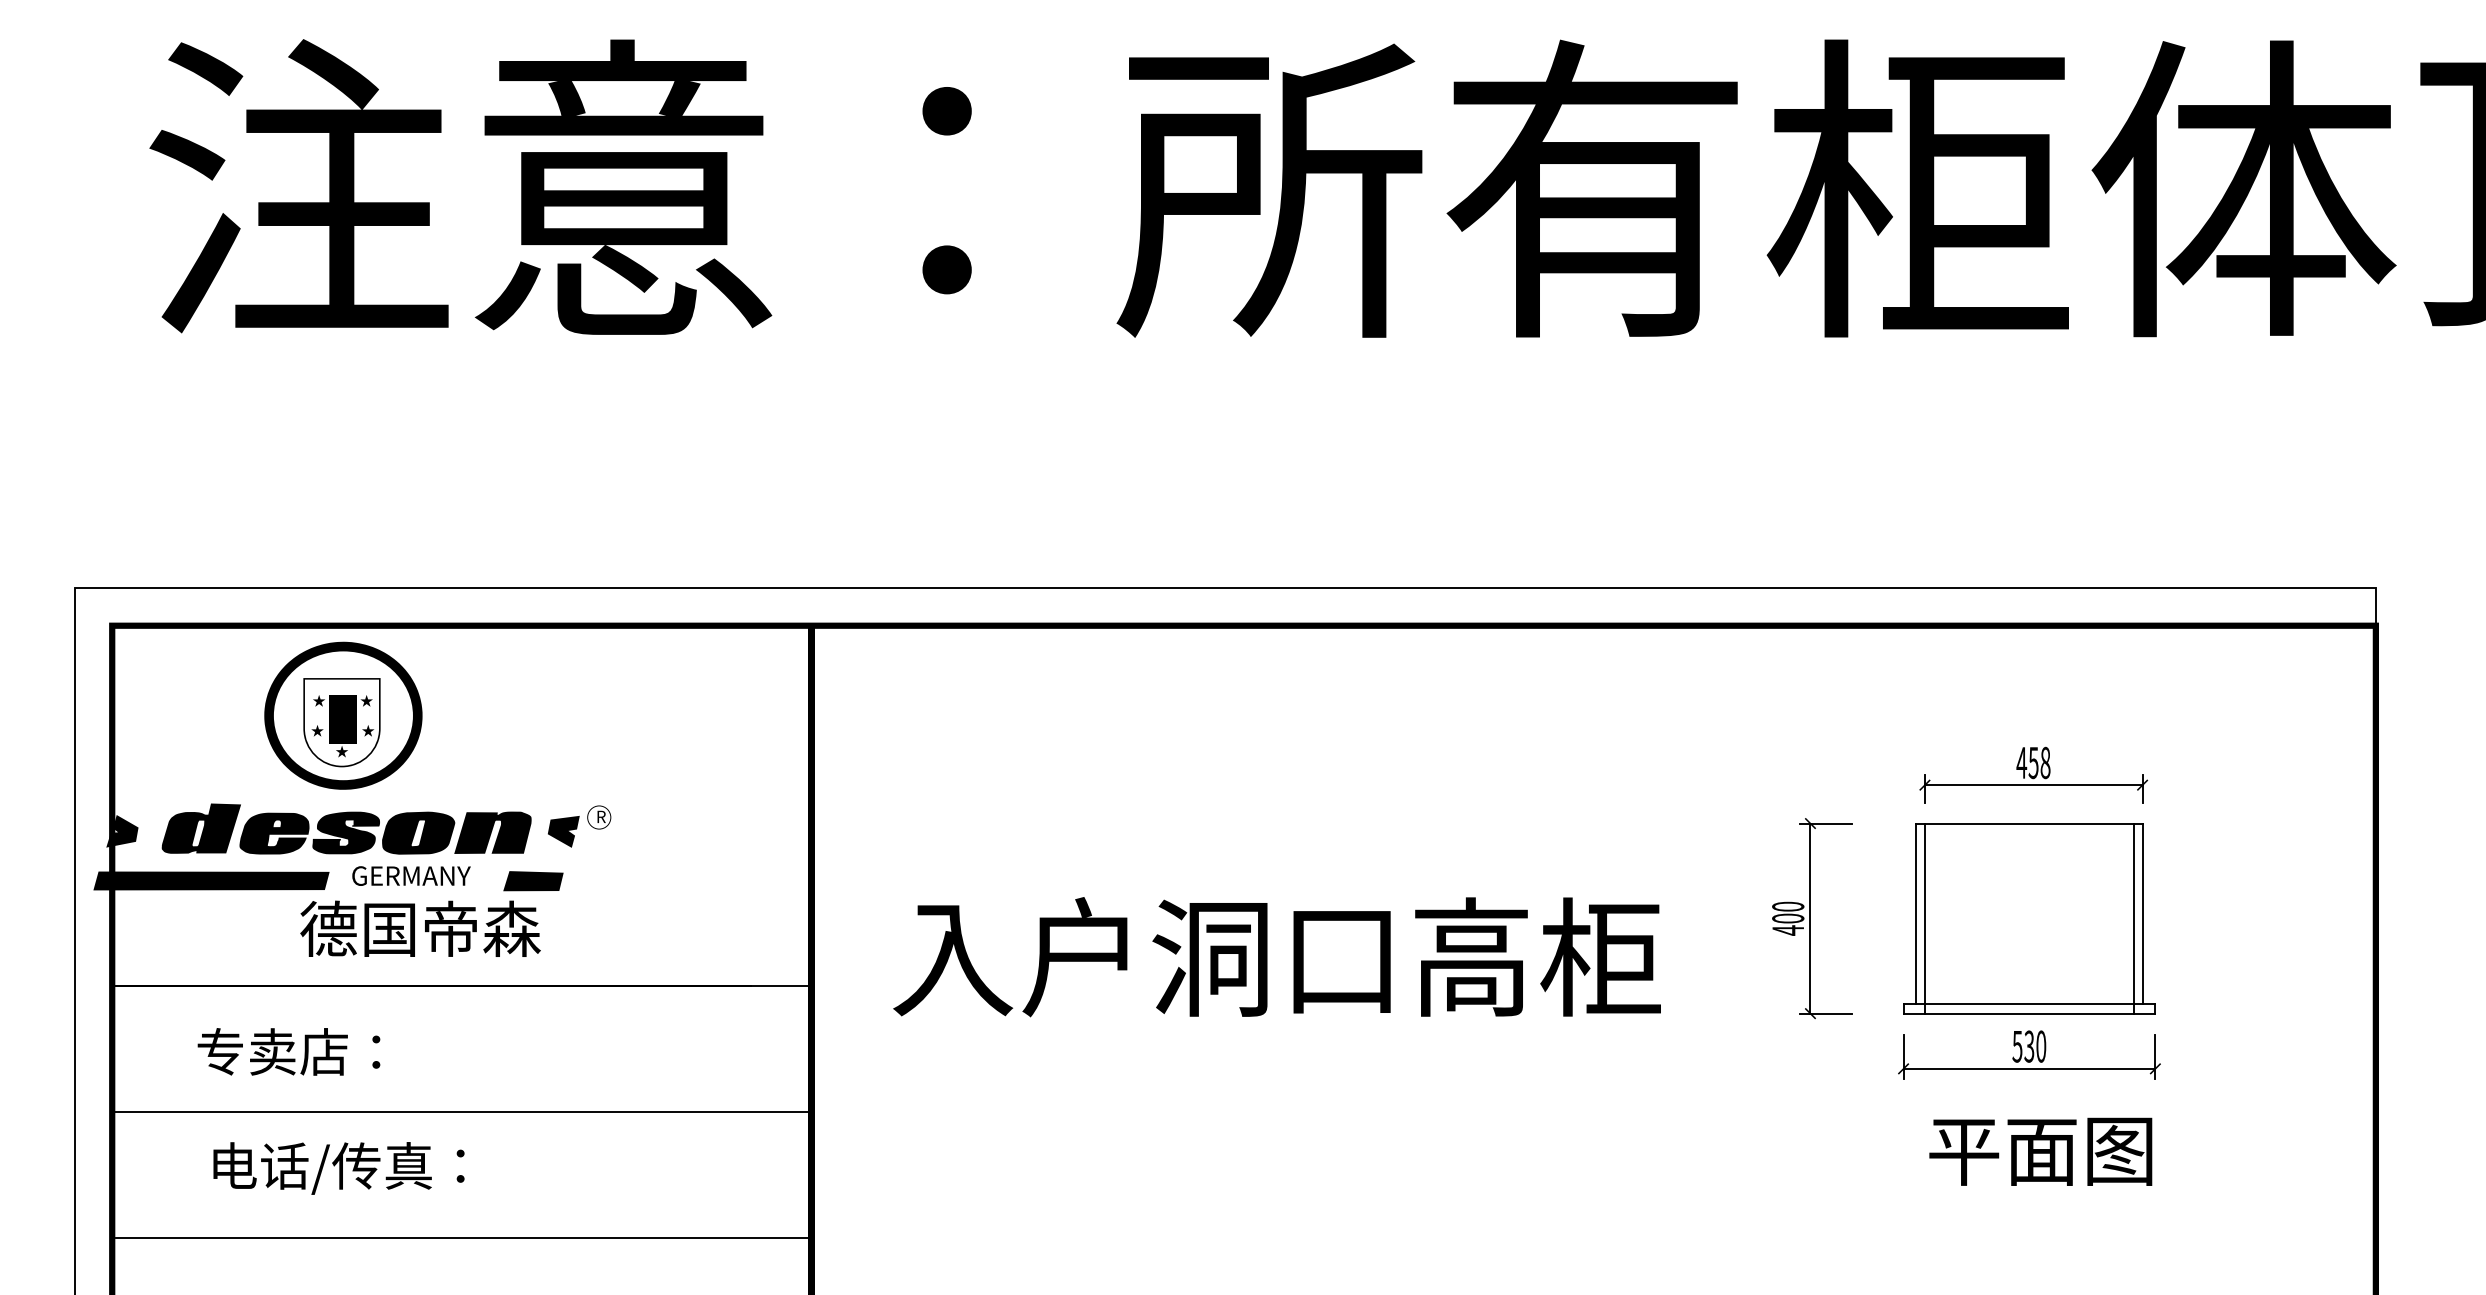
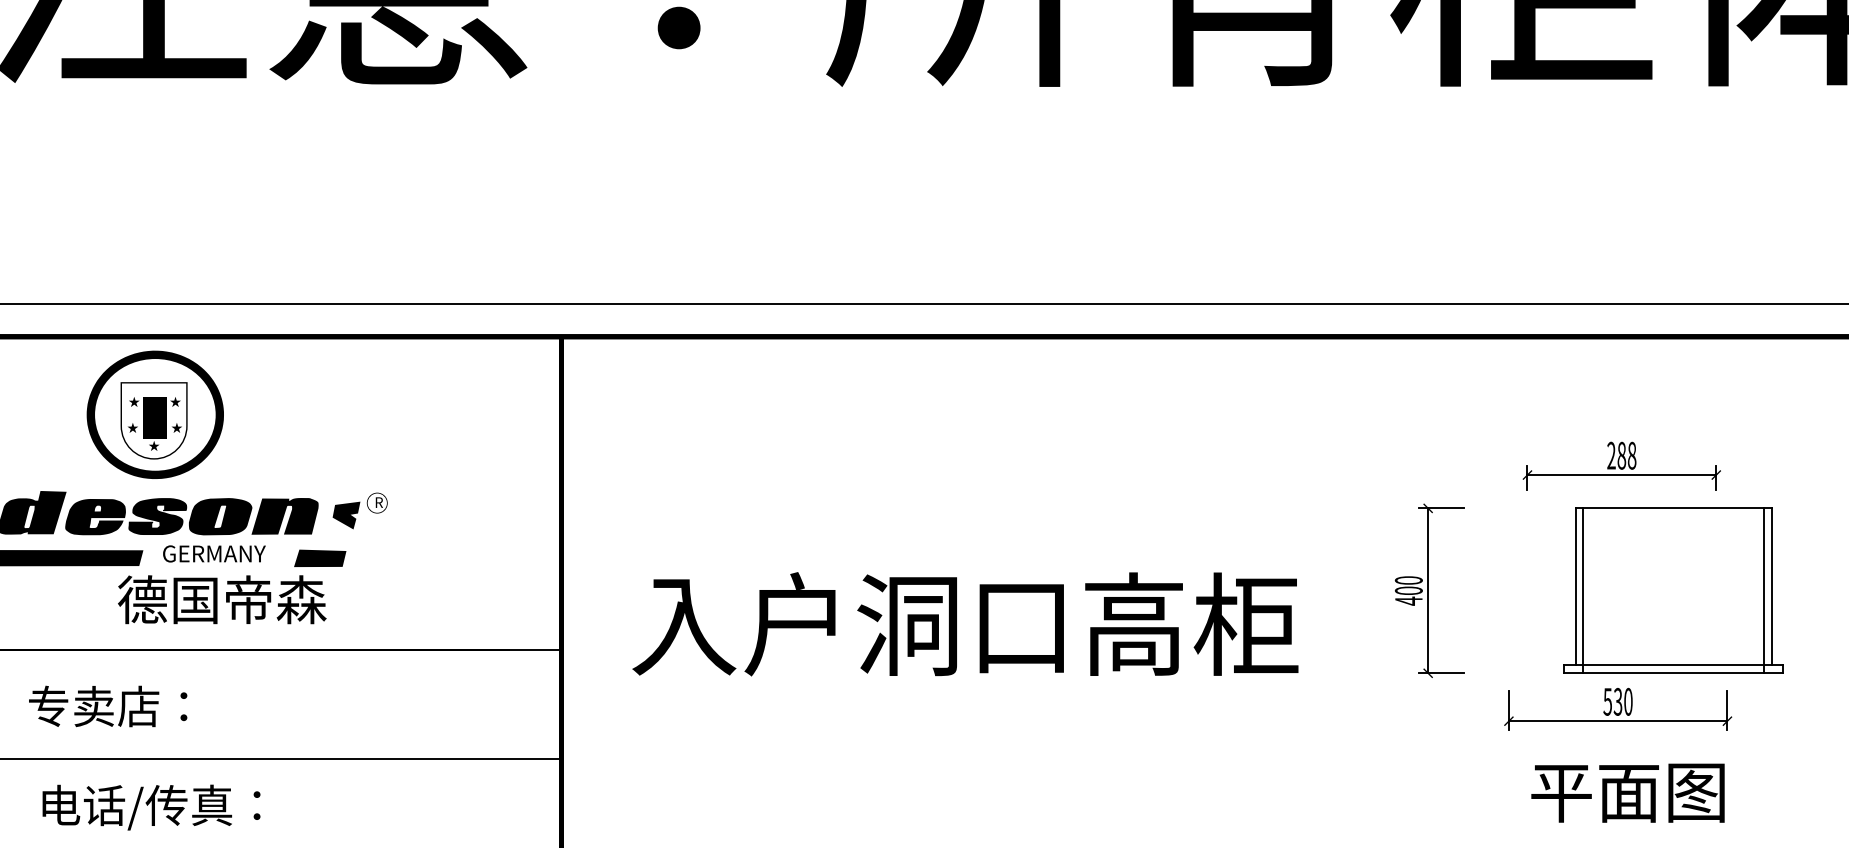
text: (2027, 762) -> (1616, 455), 458 -> 288
part: (2029, 918) -> (1673, 590), moved

